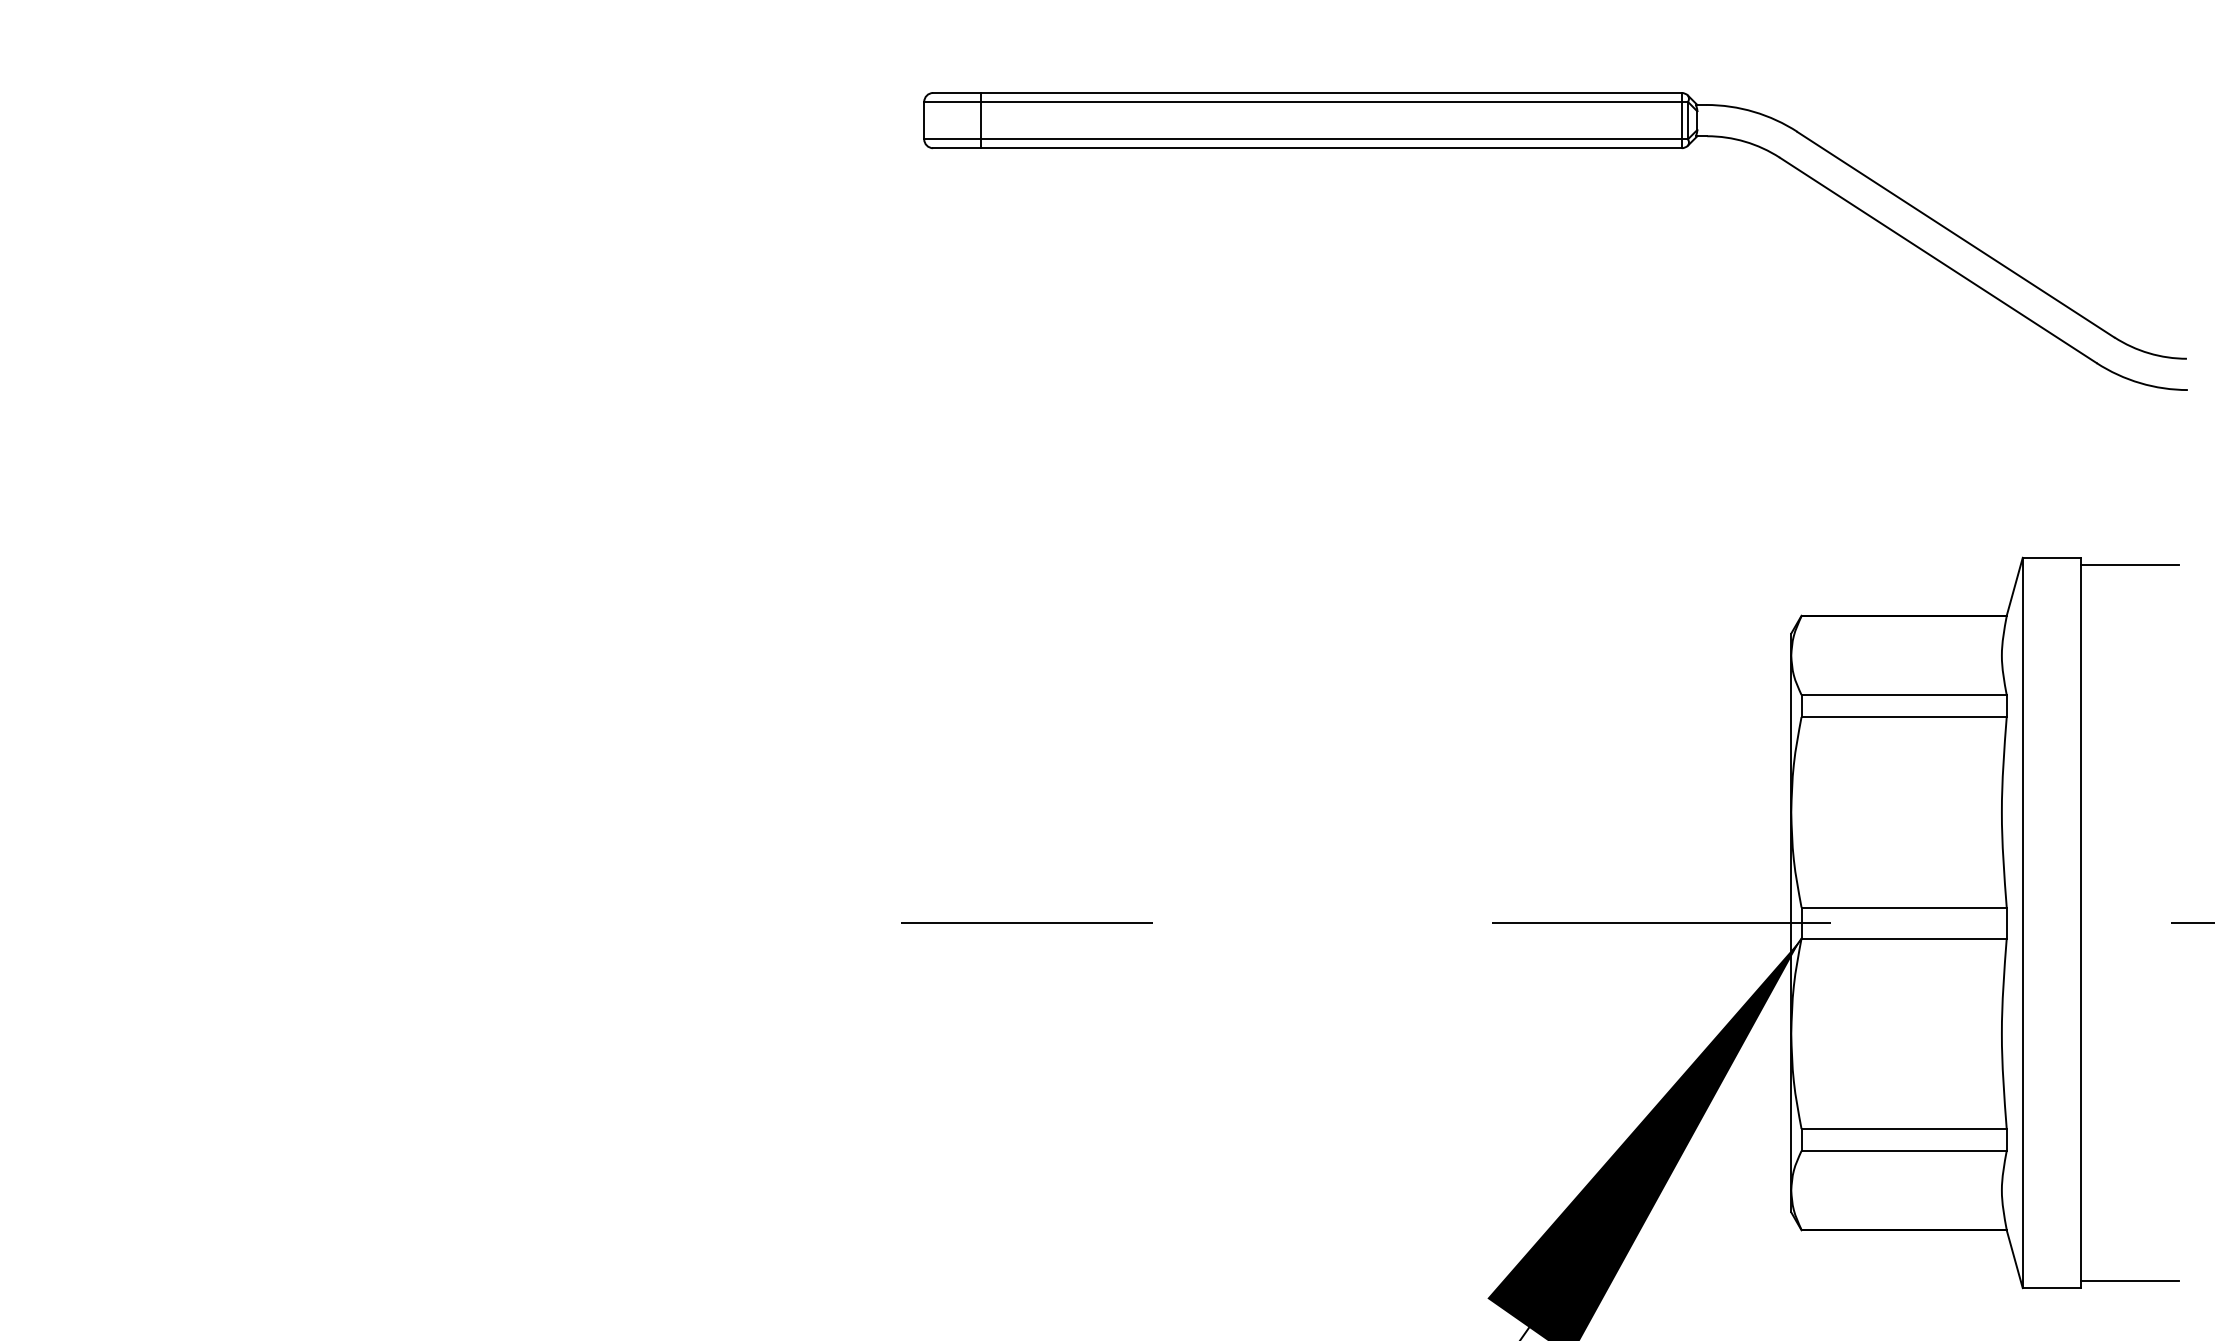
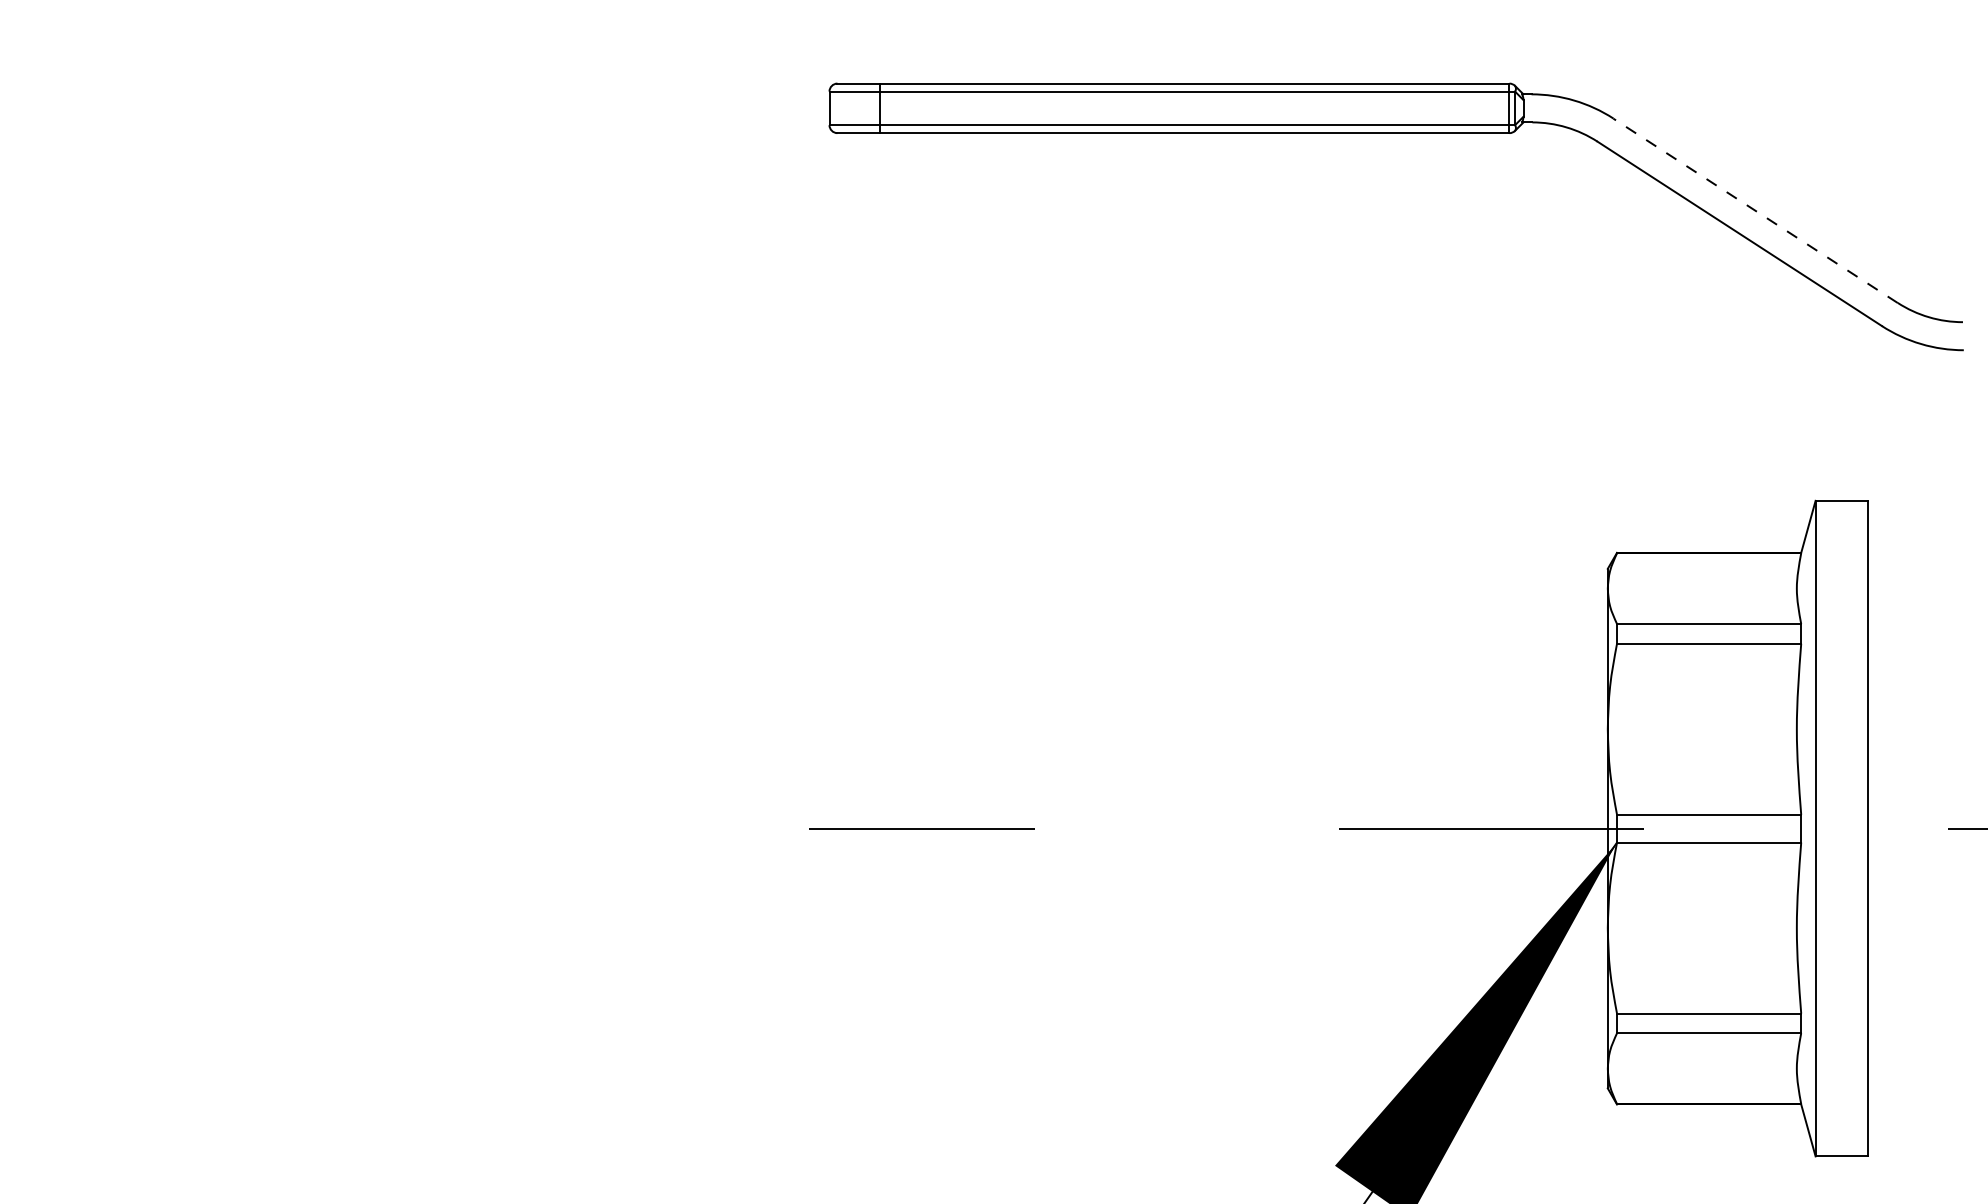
line: (1955, 234) -> (1755, 210), solid -> dashed
line: (2129, 564) -> (1911, 506), removed
line: (2129, 1281) -> (1911, 1150), removed

